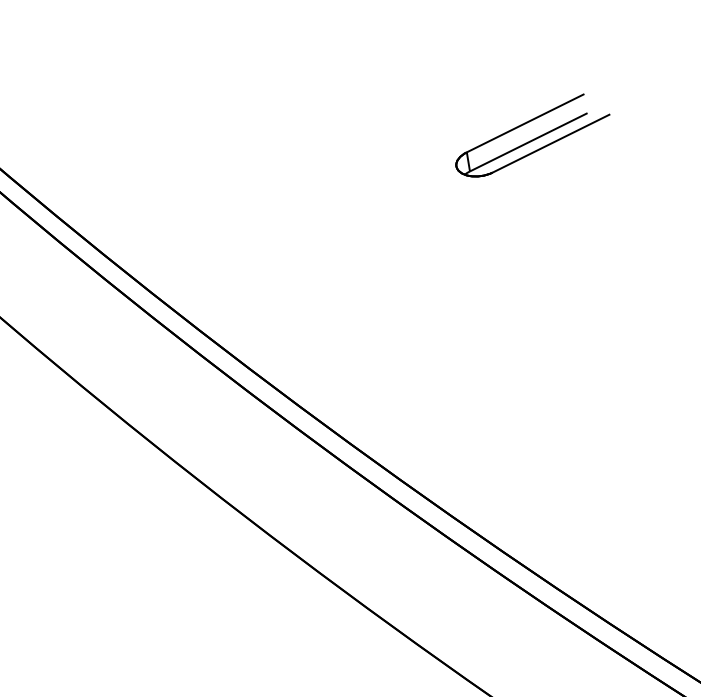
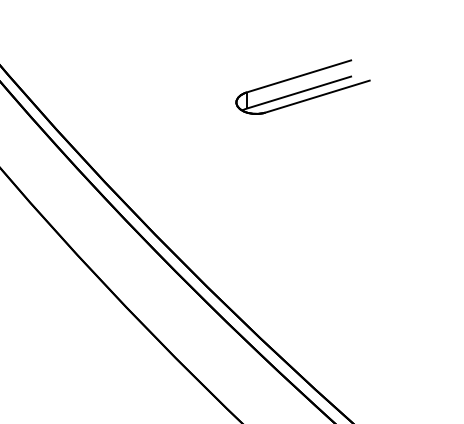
part: (530, 134) -> (302, 86), size x1.43

